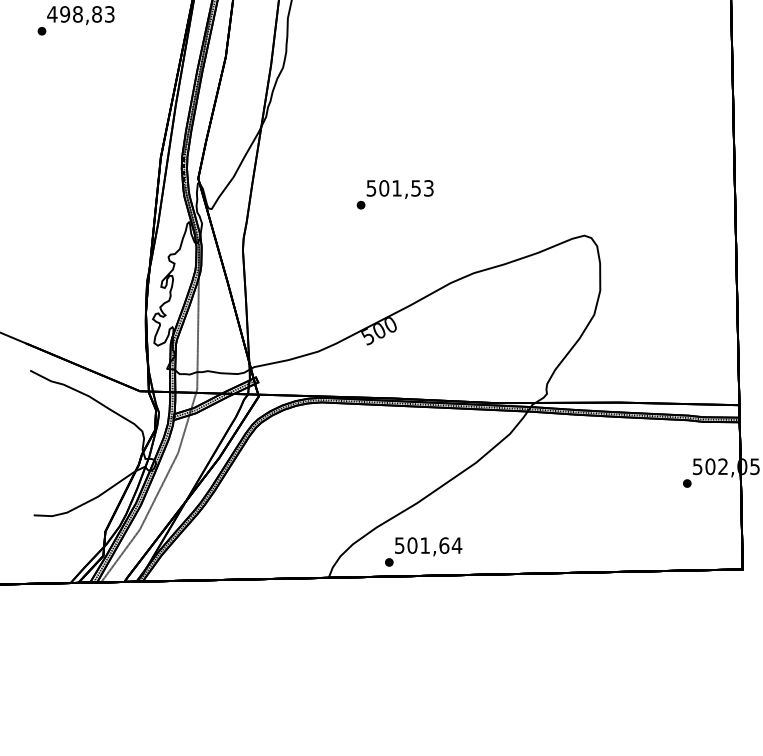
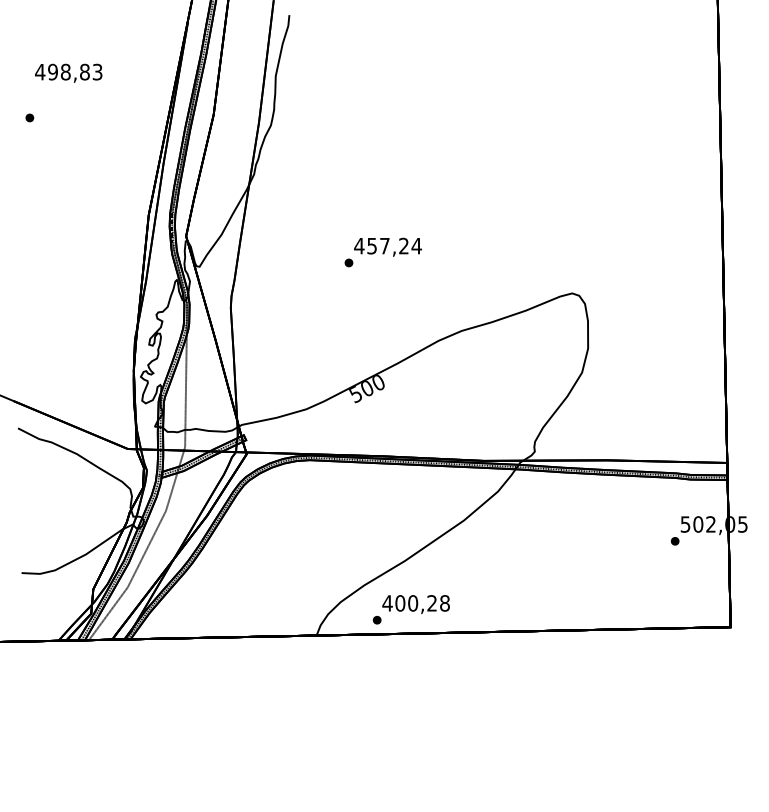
part: (41, 30) -> (29, 117), moved
text: (399, 187) -> (387, 245), 501,53 -> 457,24
text: (428, 545) -> (416, 603), 501,64 -> 400,28

